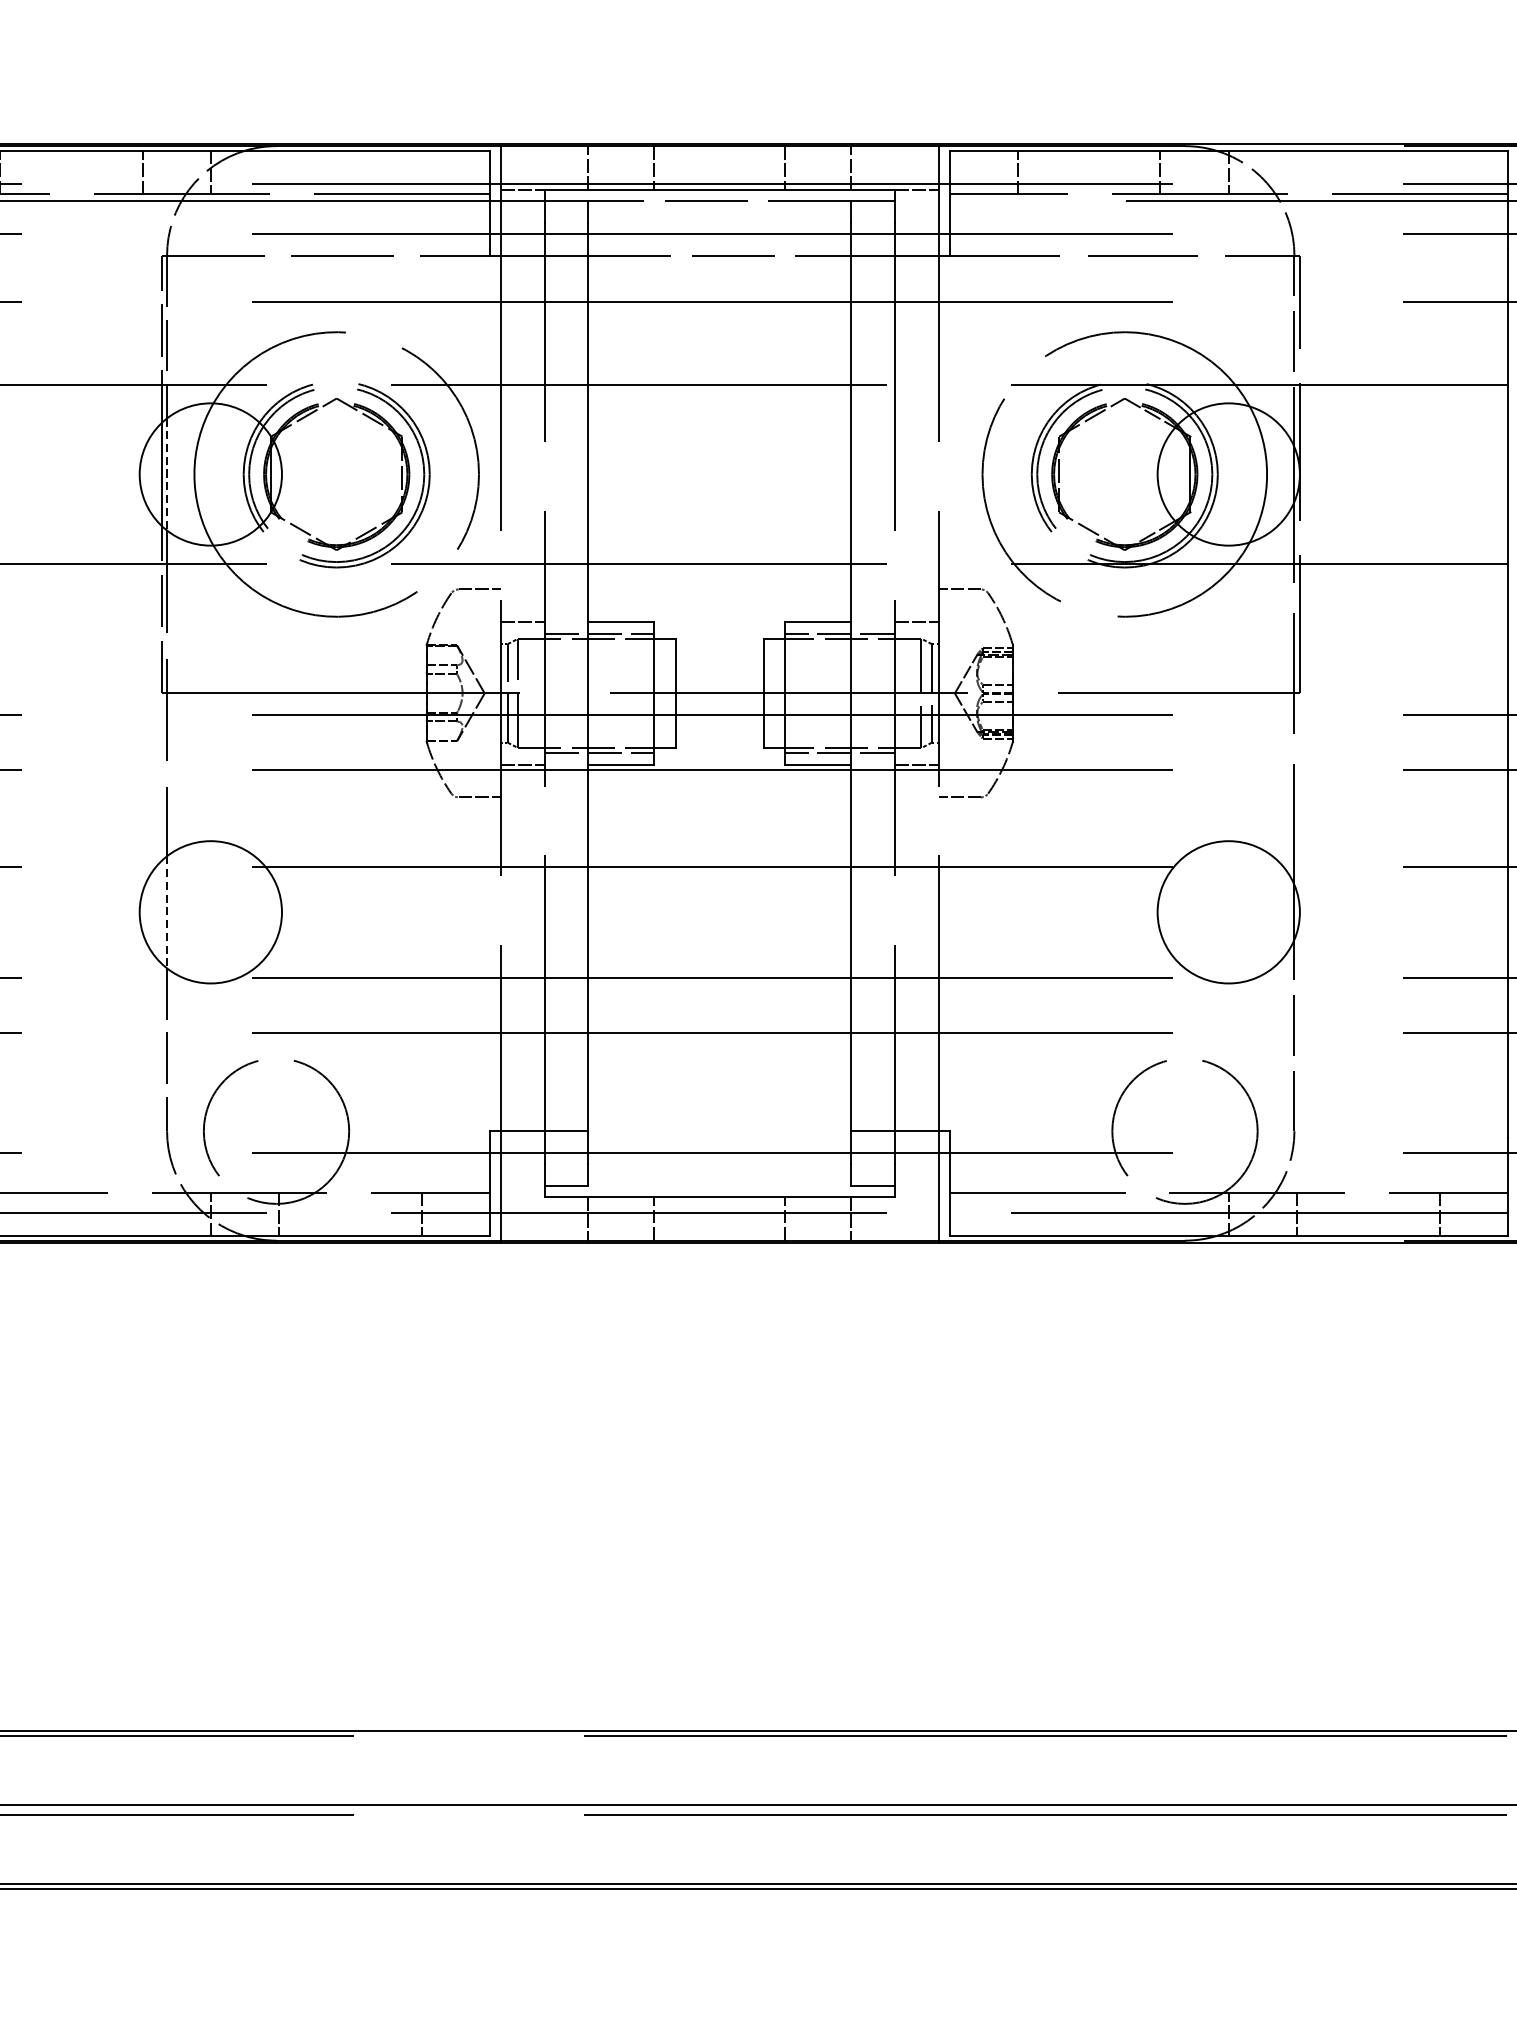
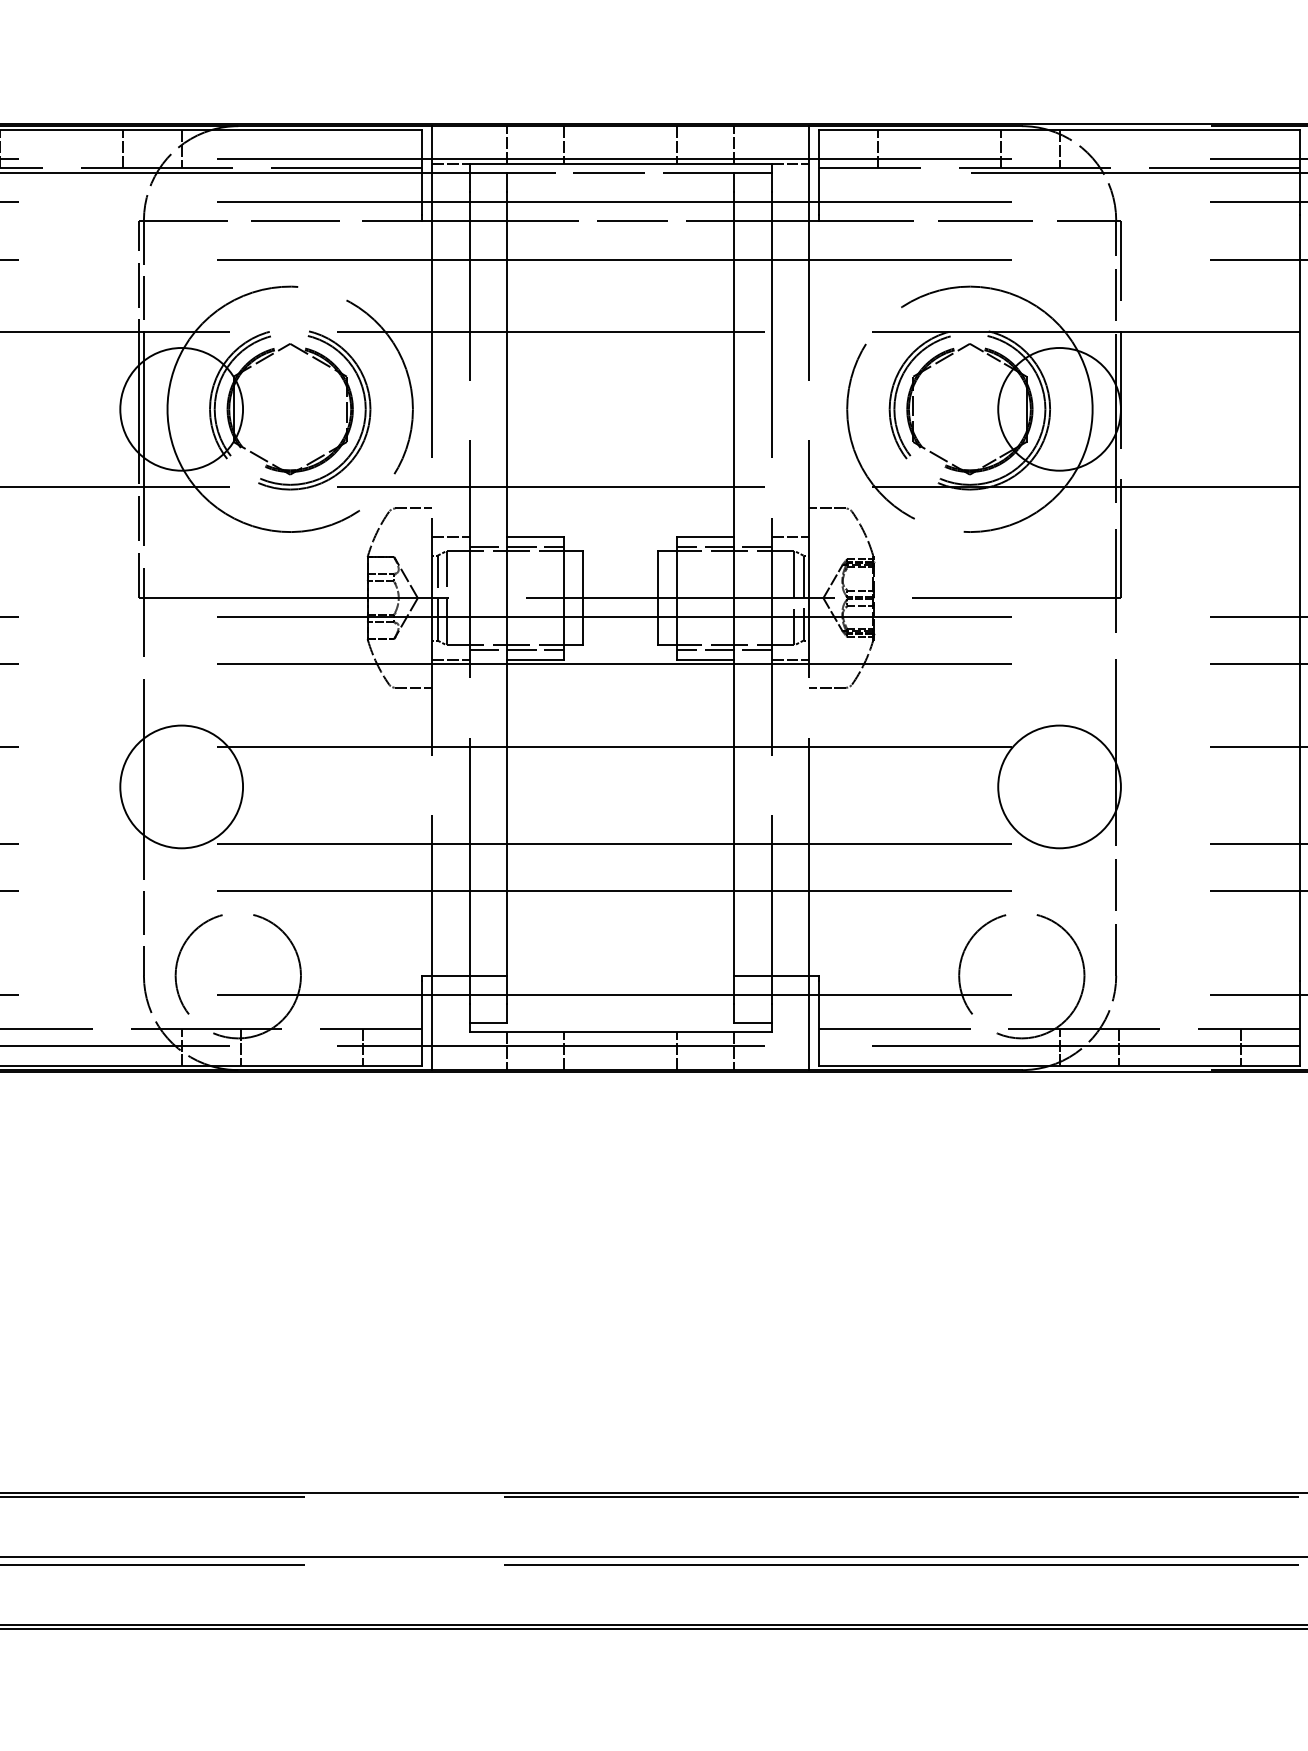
line: (166, 474) -> (143, 409), dashed -> solid
line: (166, 912) -> (143, 787), dashed -> solid

